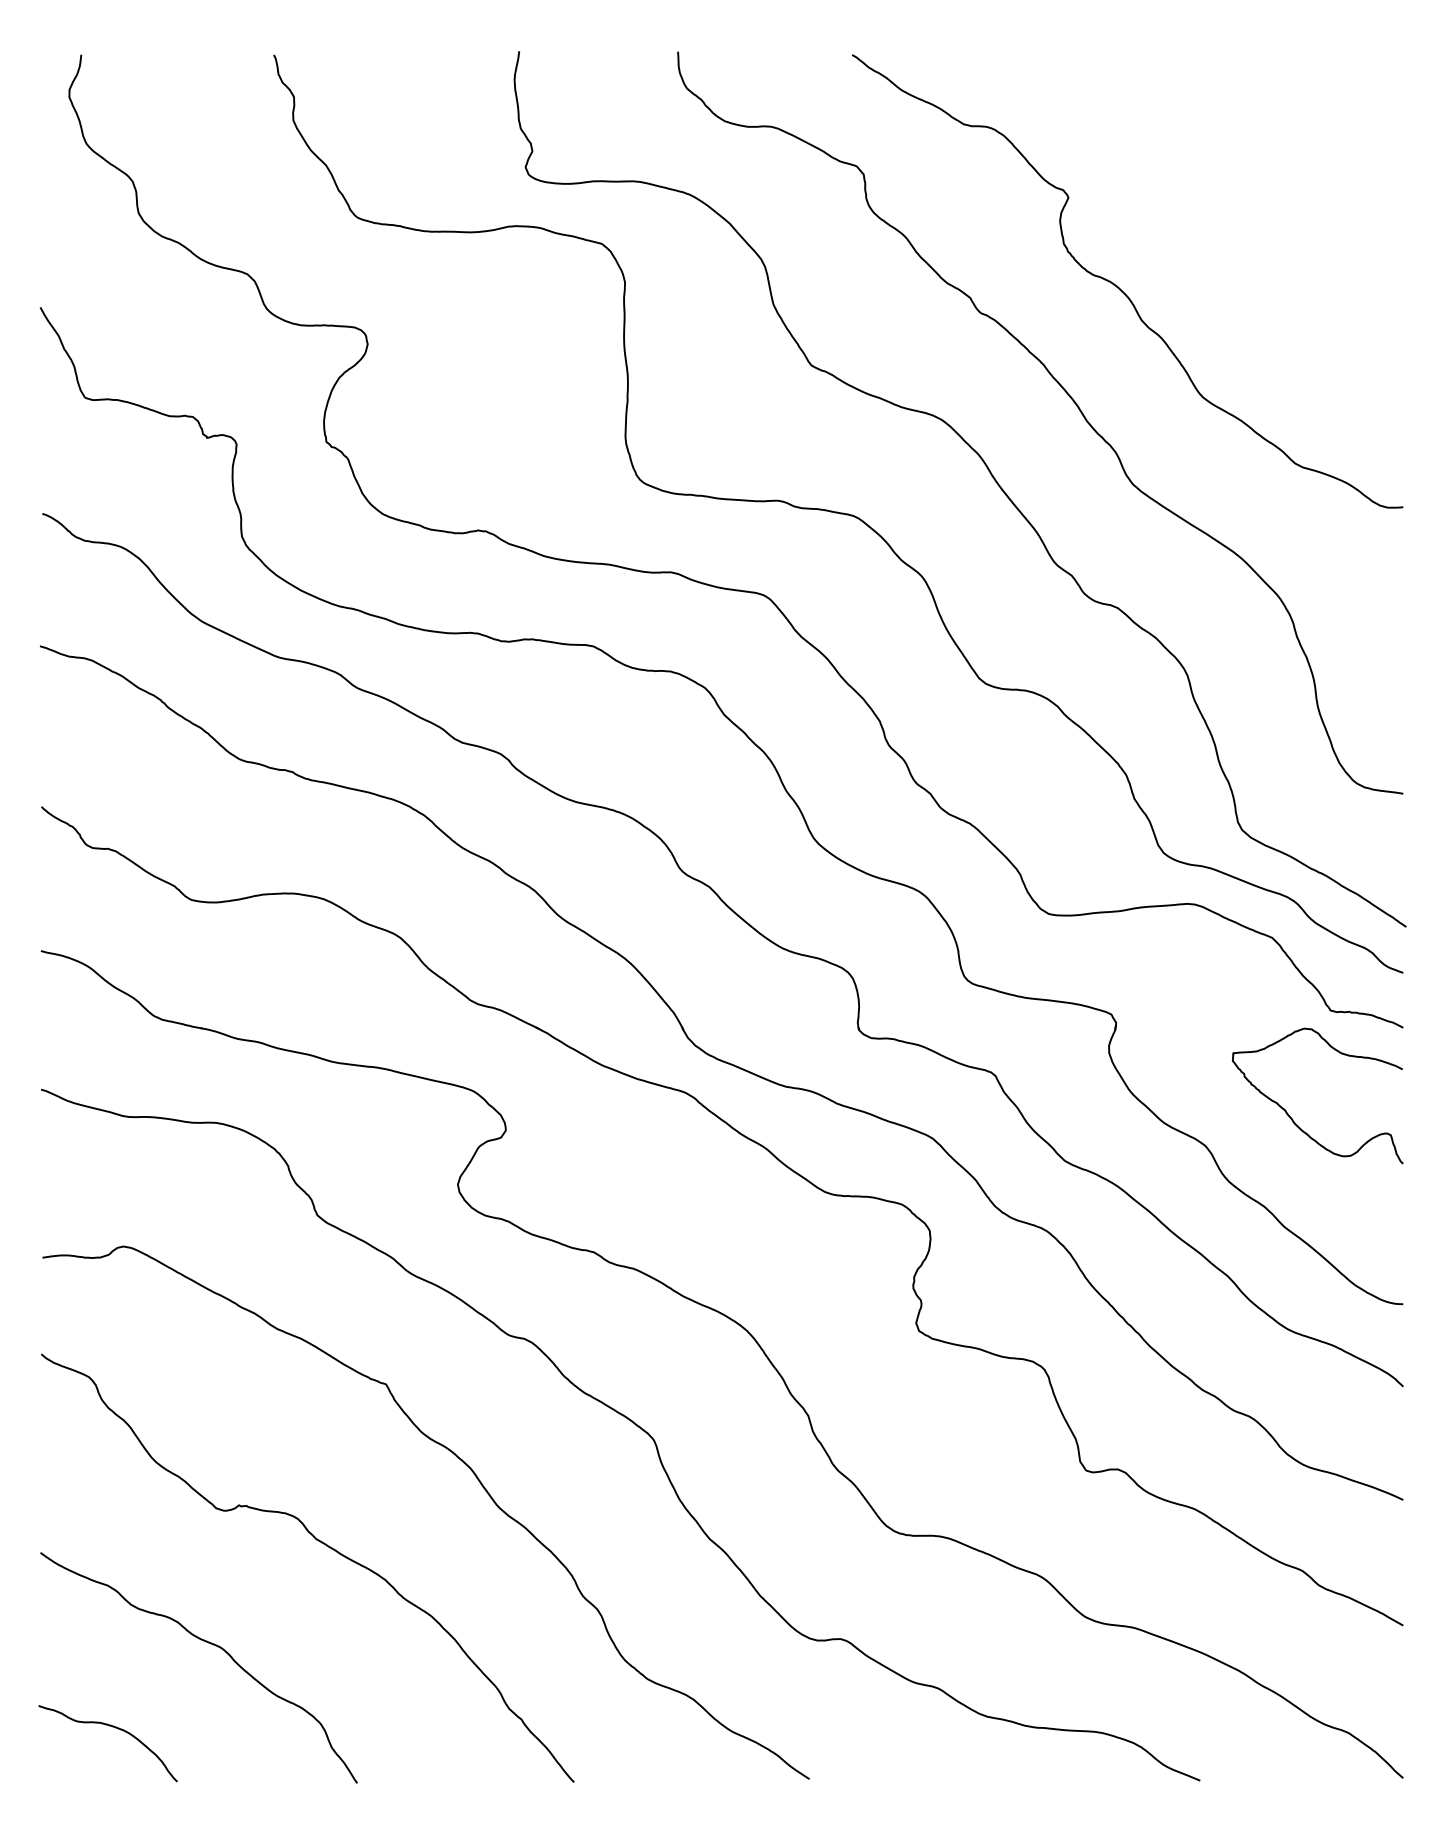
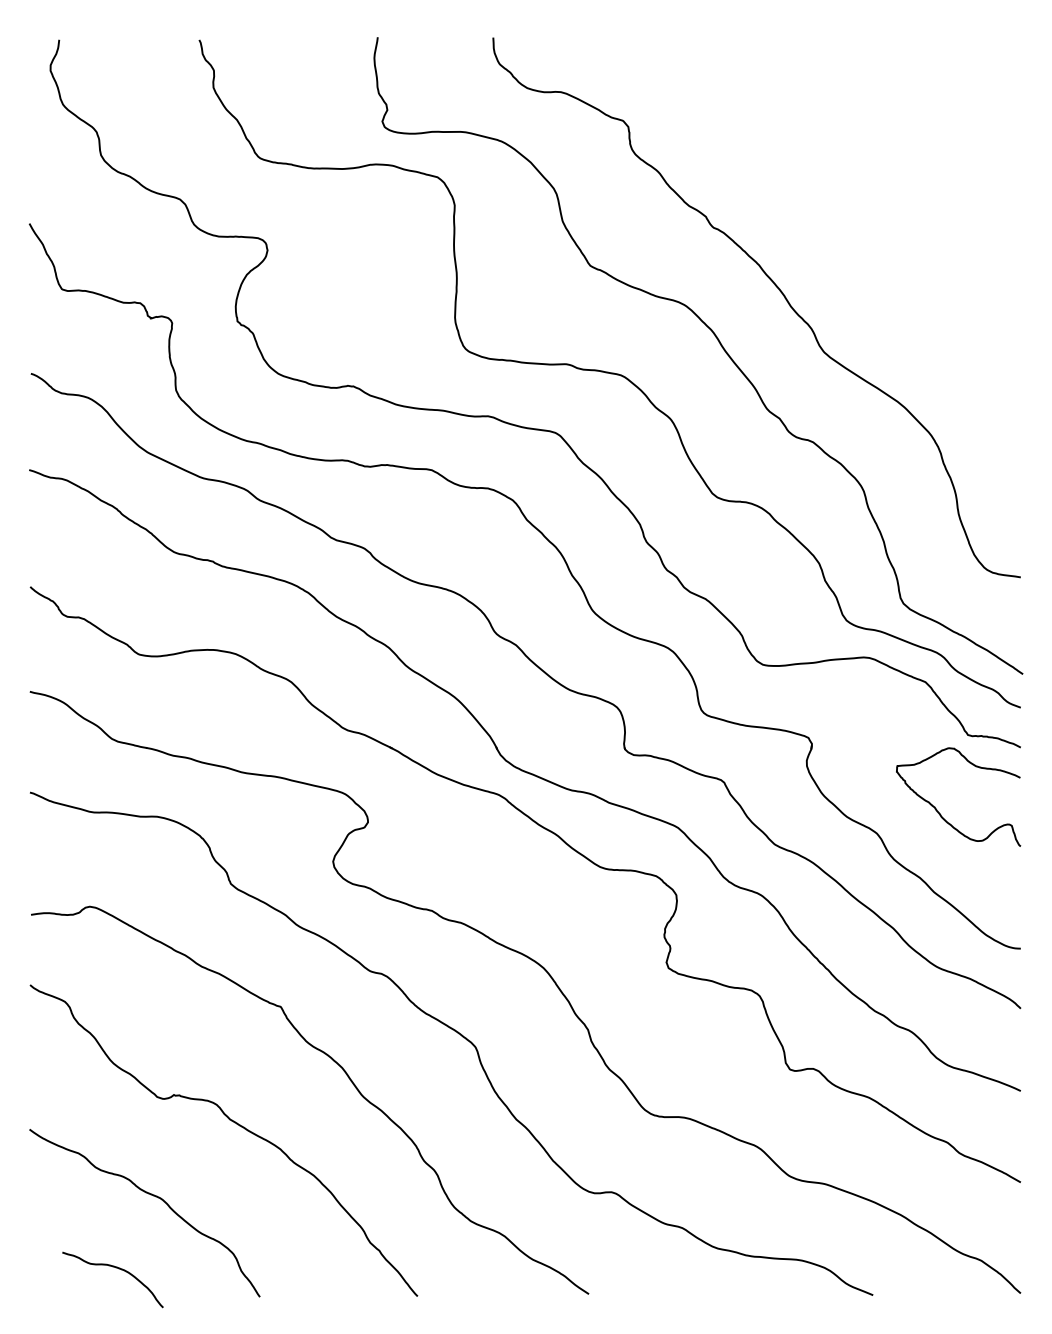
curve: (1120, 288) -> (815, 209), removed
curve: (112, 1727) -> (116, 1268), moved

